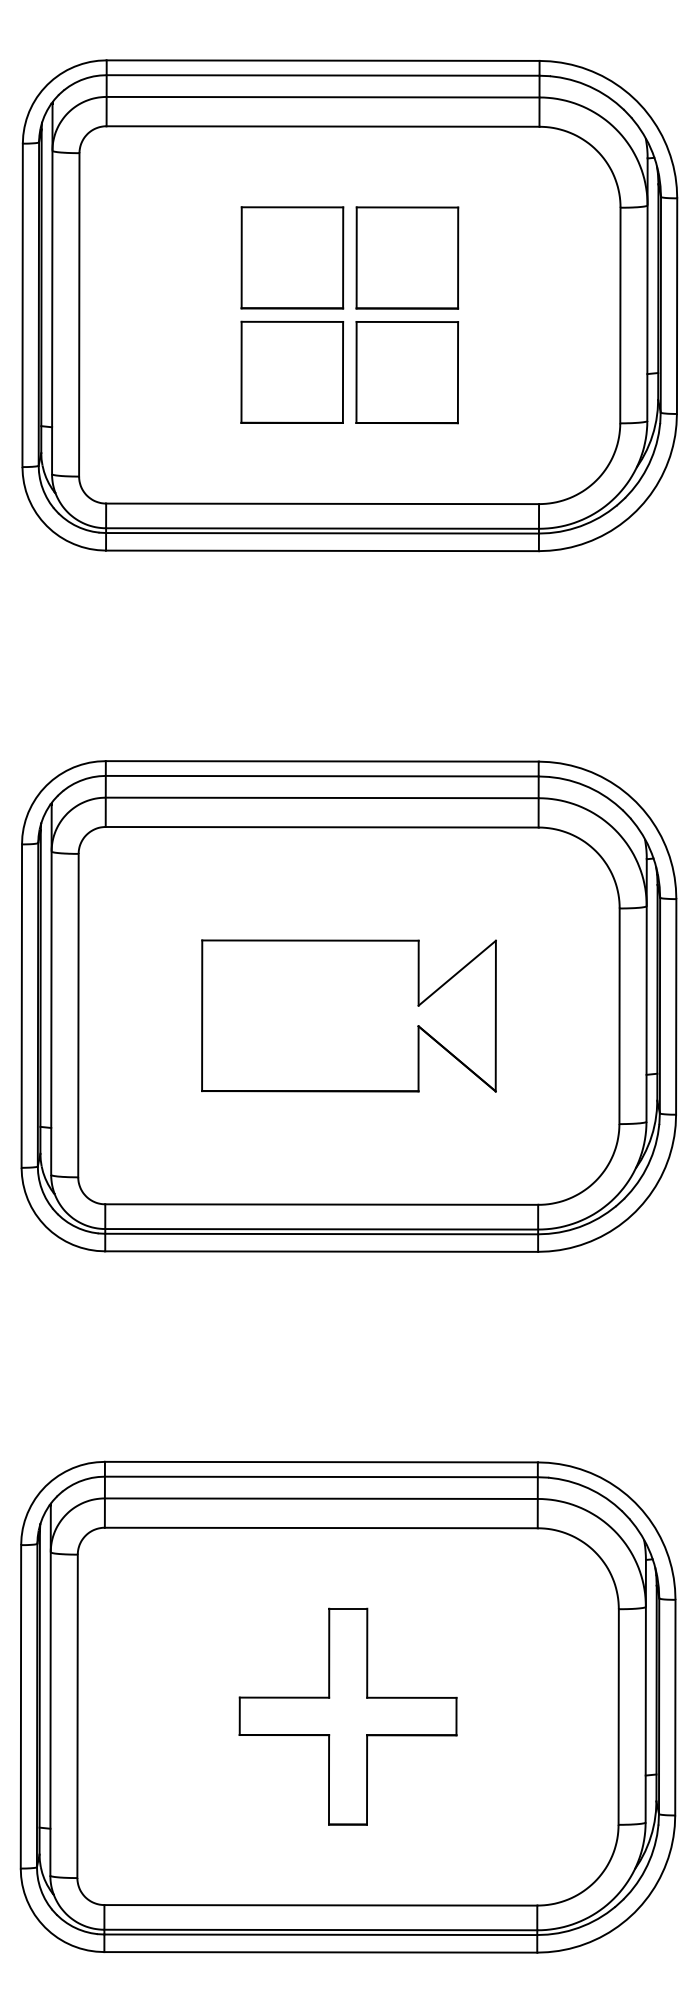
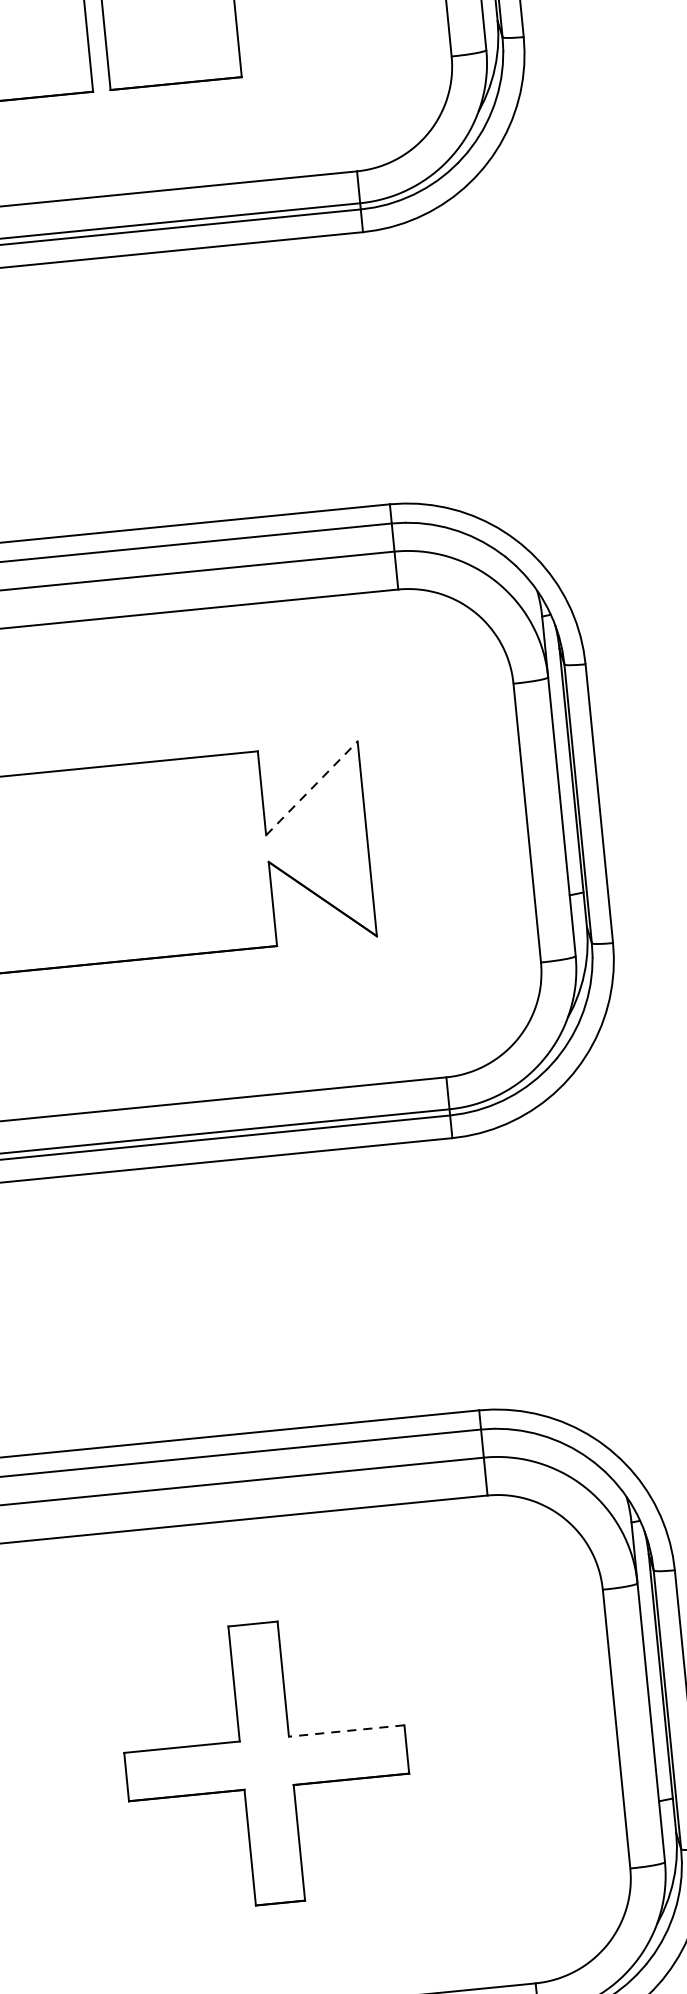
line: (457, 972) -> (312, 787), solid -> dashed
line: (411, 1697) -> (346, 1730), solid -> dashed

